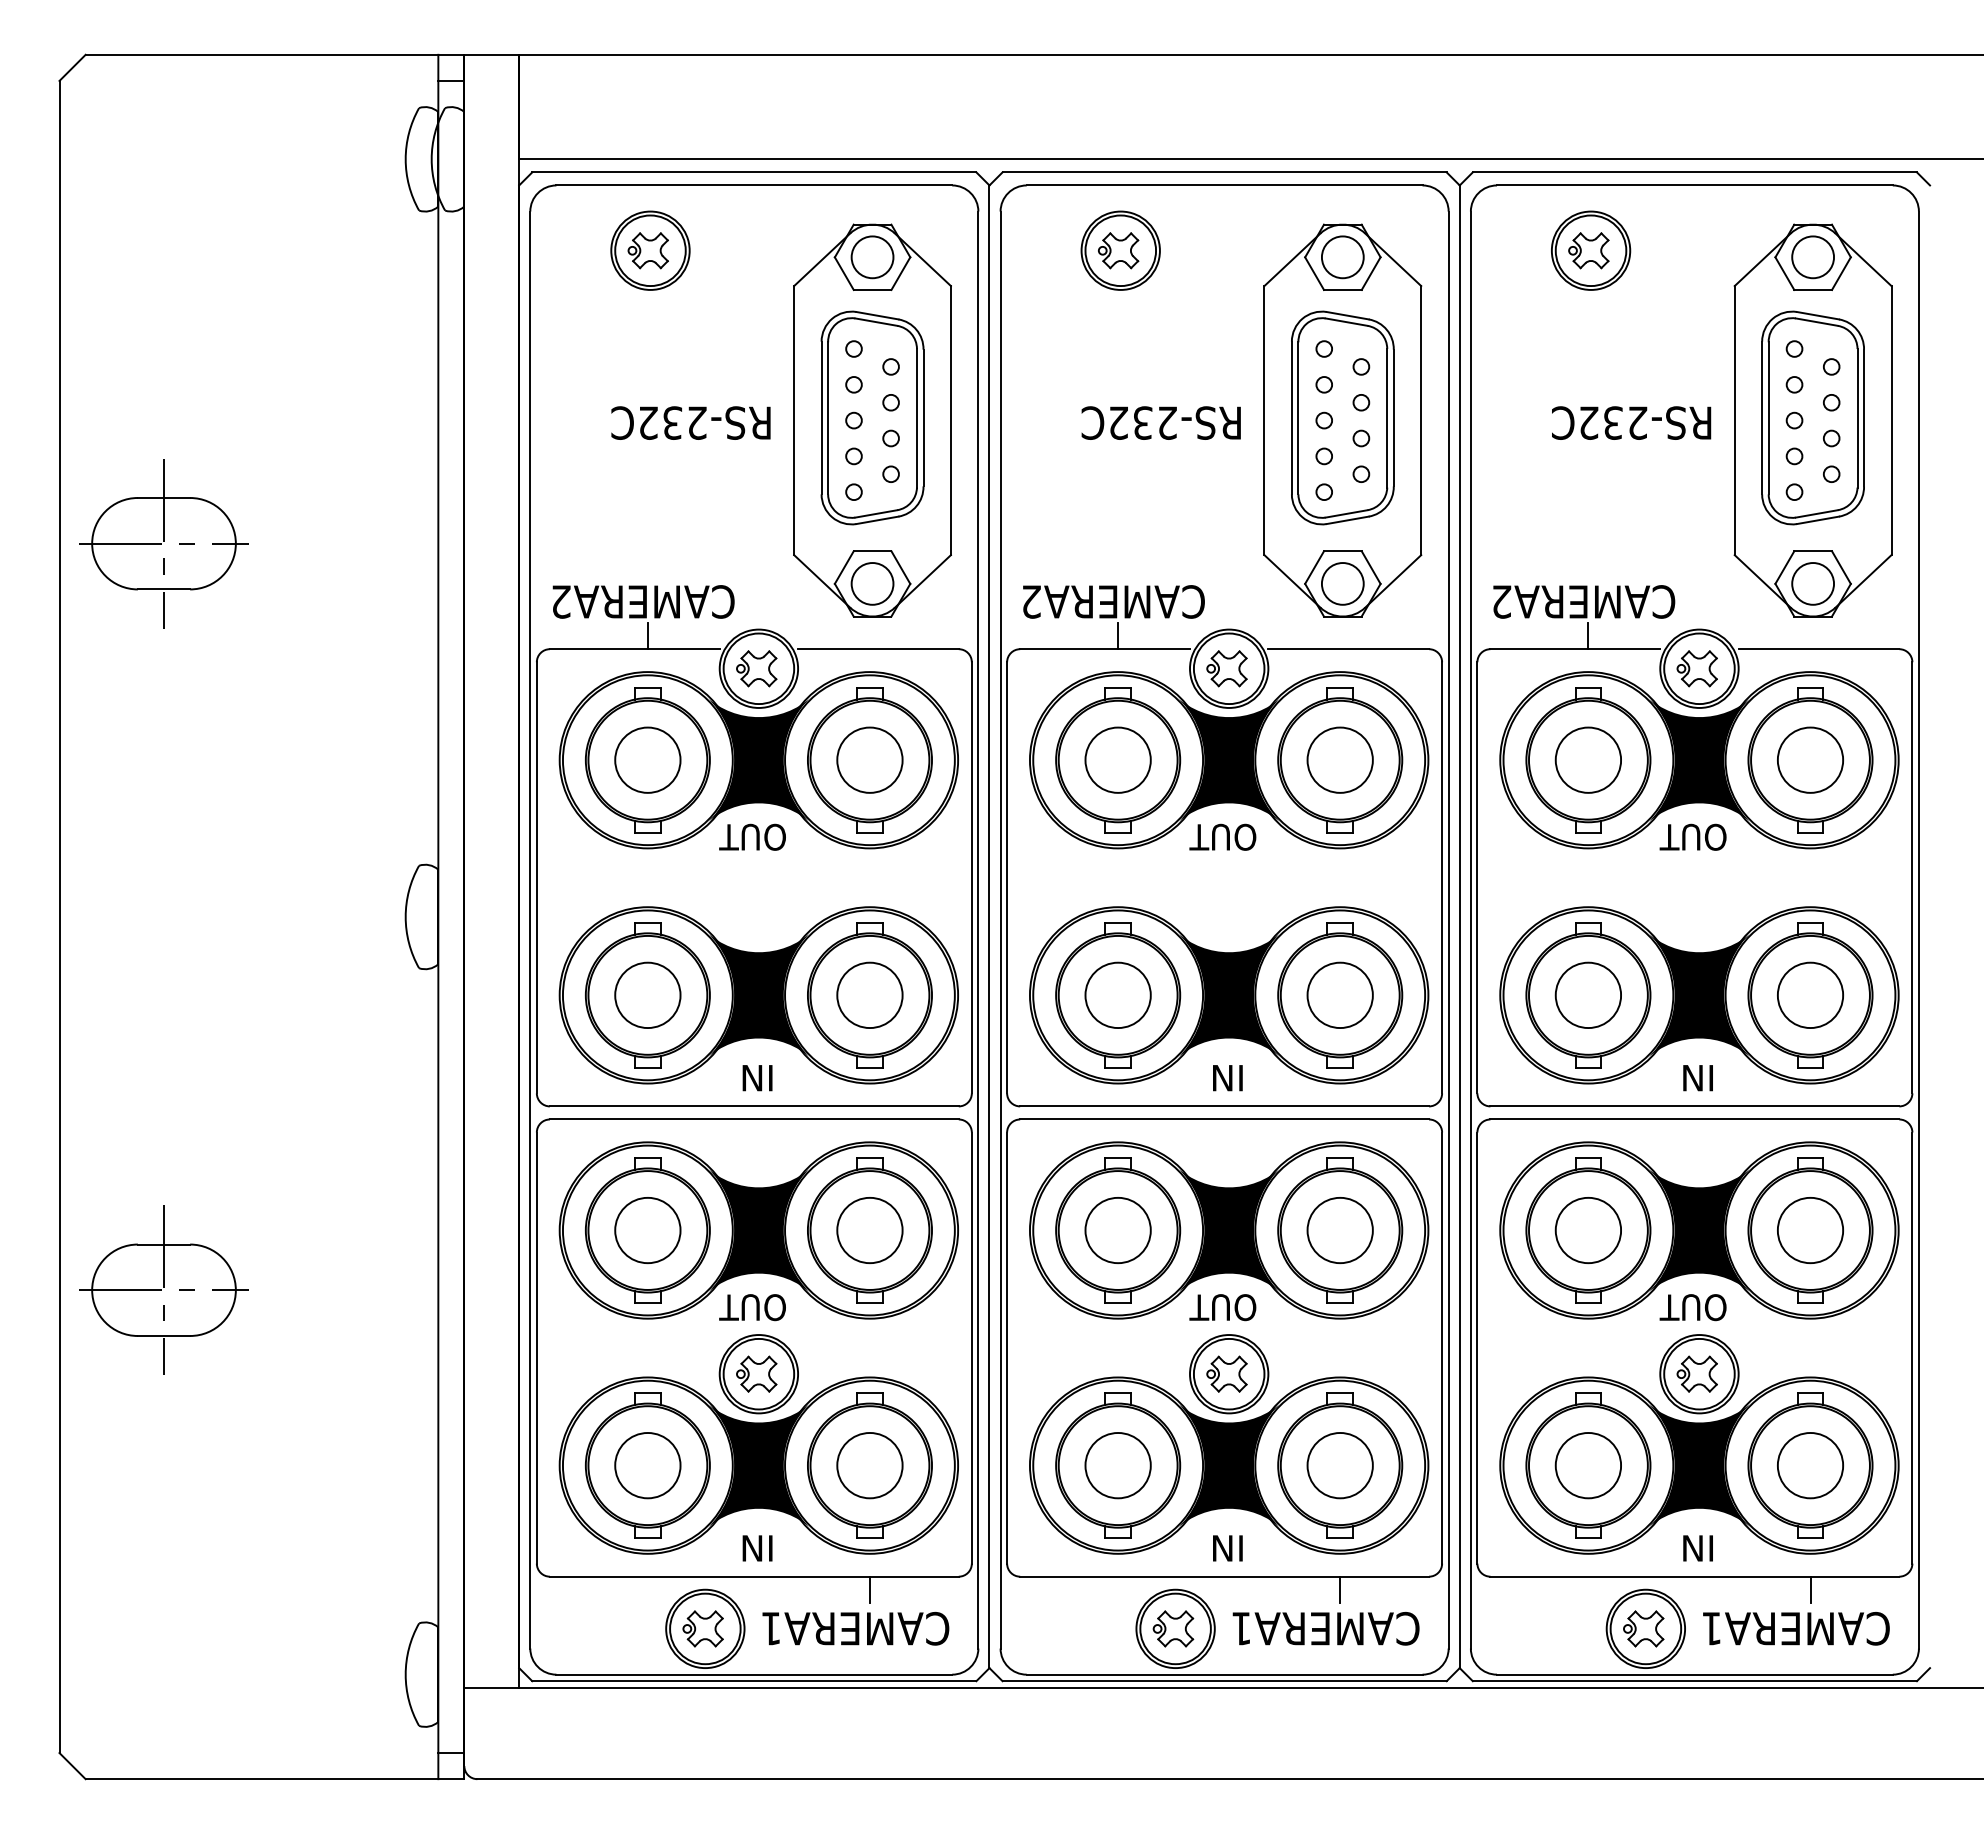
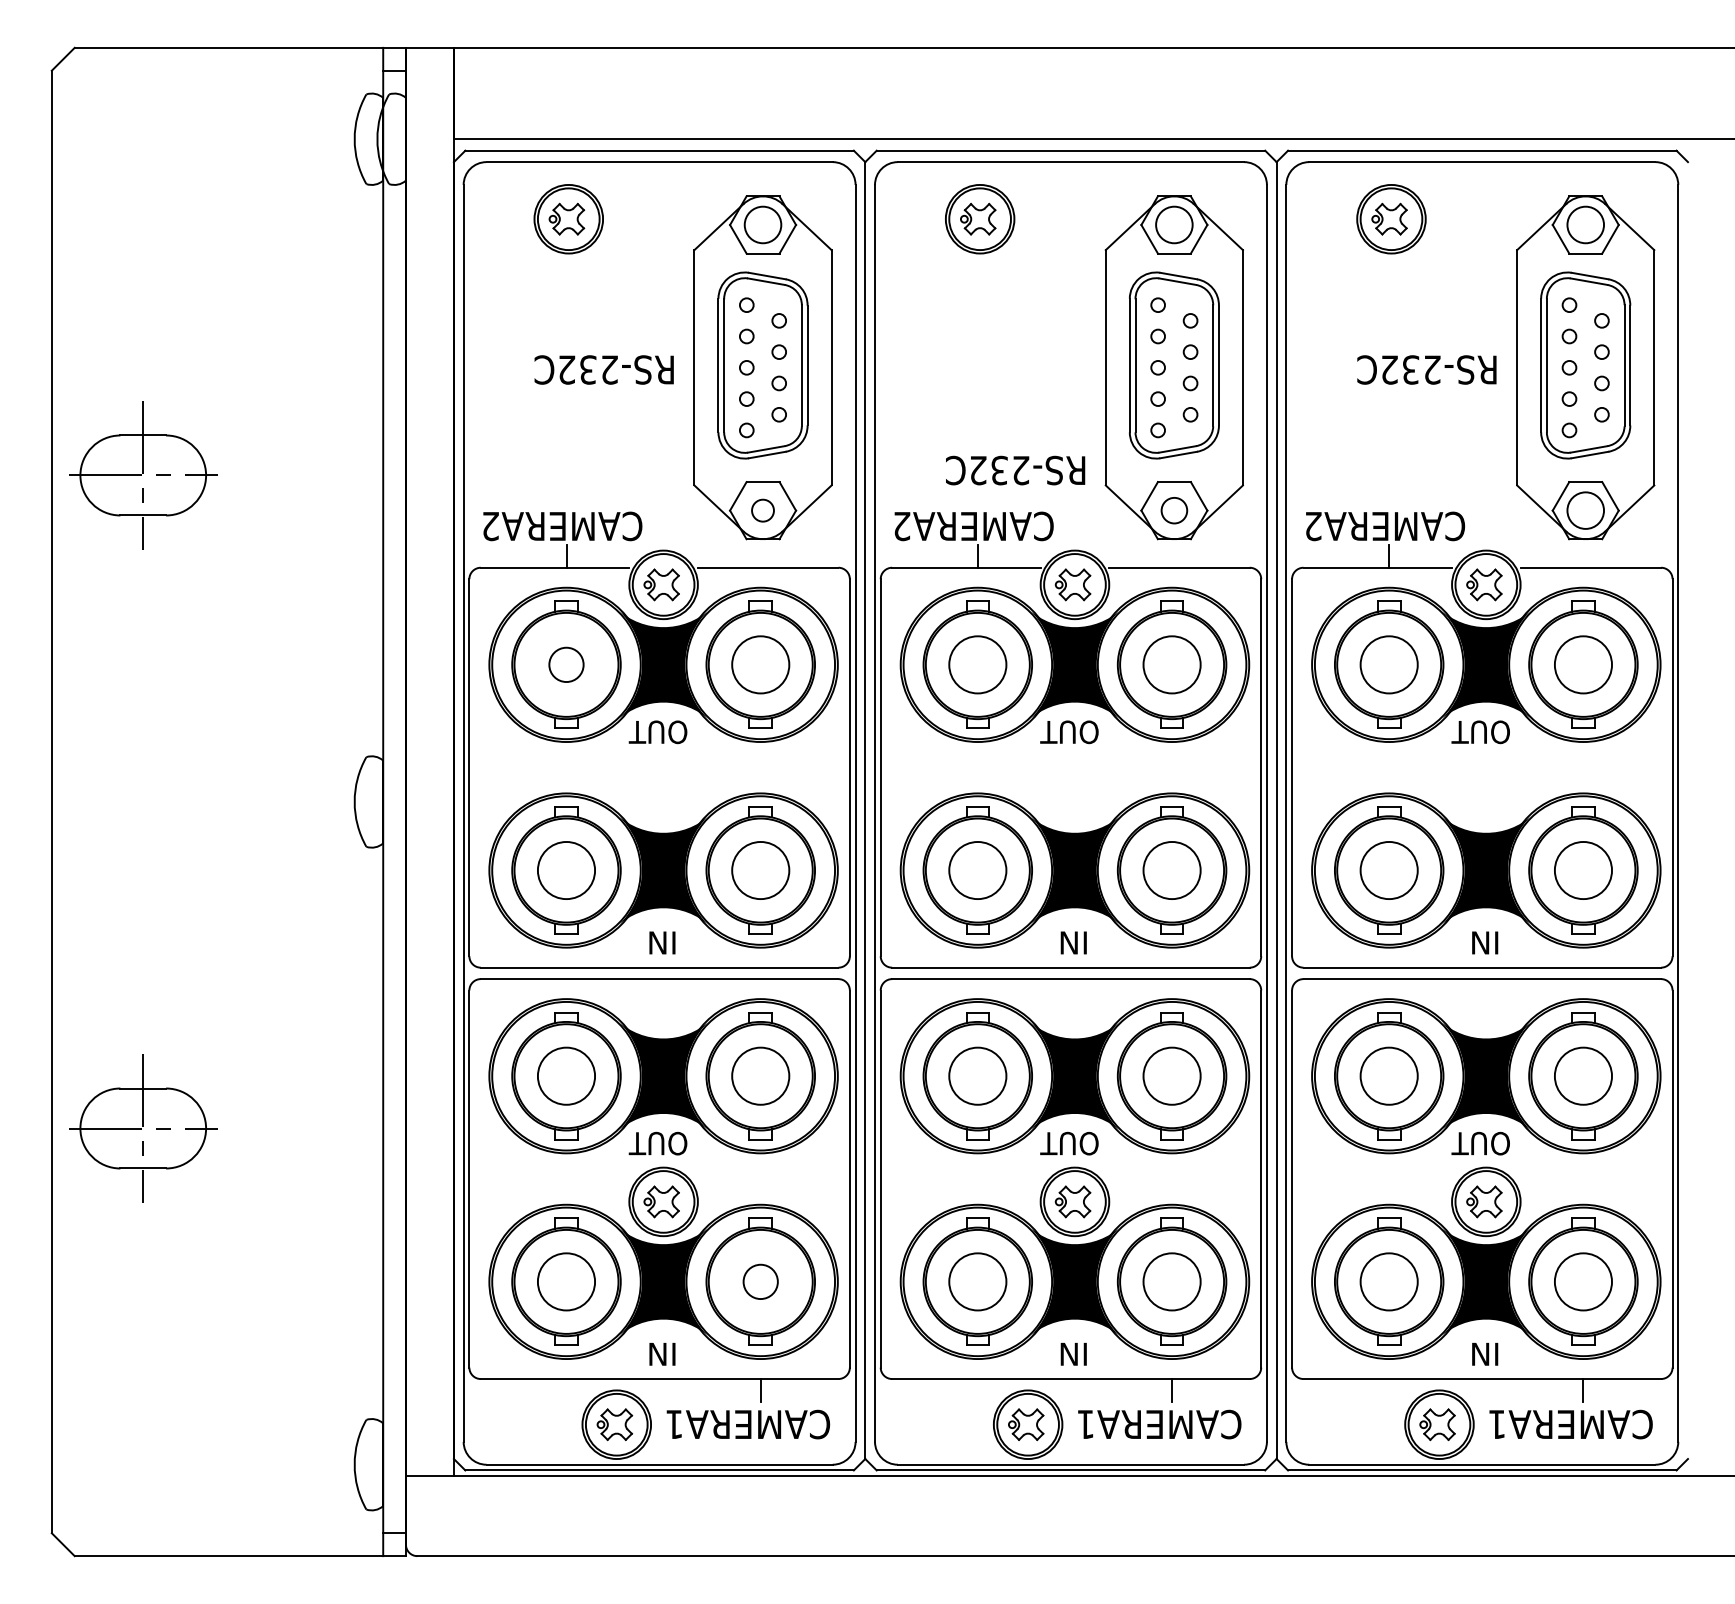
text: (1160, 422) -> (1014, 470), moved
circle: (872, 583) -> (762, 510), size x0.6
circle: (1342, 583) -> (1174, 510), size x0.7
circle: (647, 759) -> (566, 664), size x0.6
circle: (869, 1465) -> (760, 1281), size x0.6

